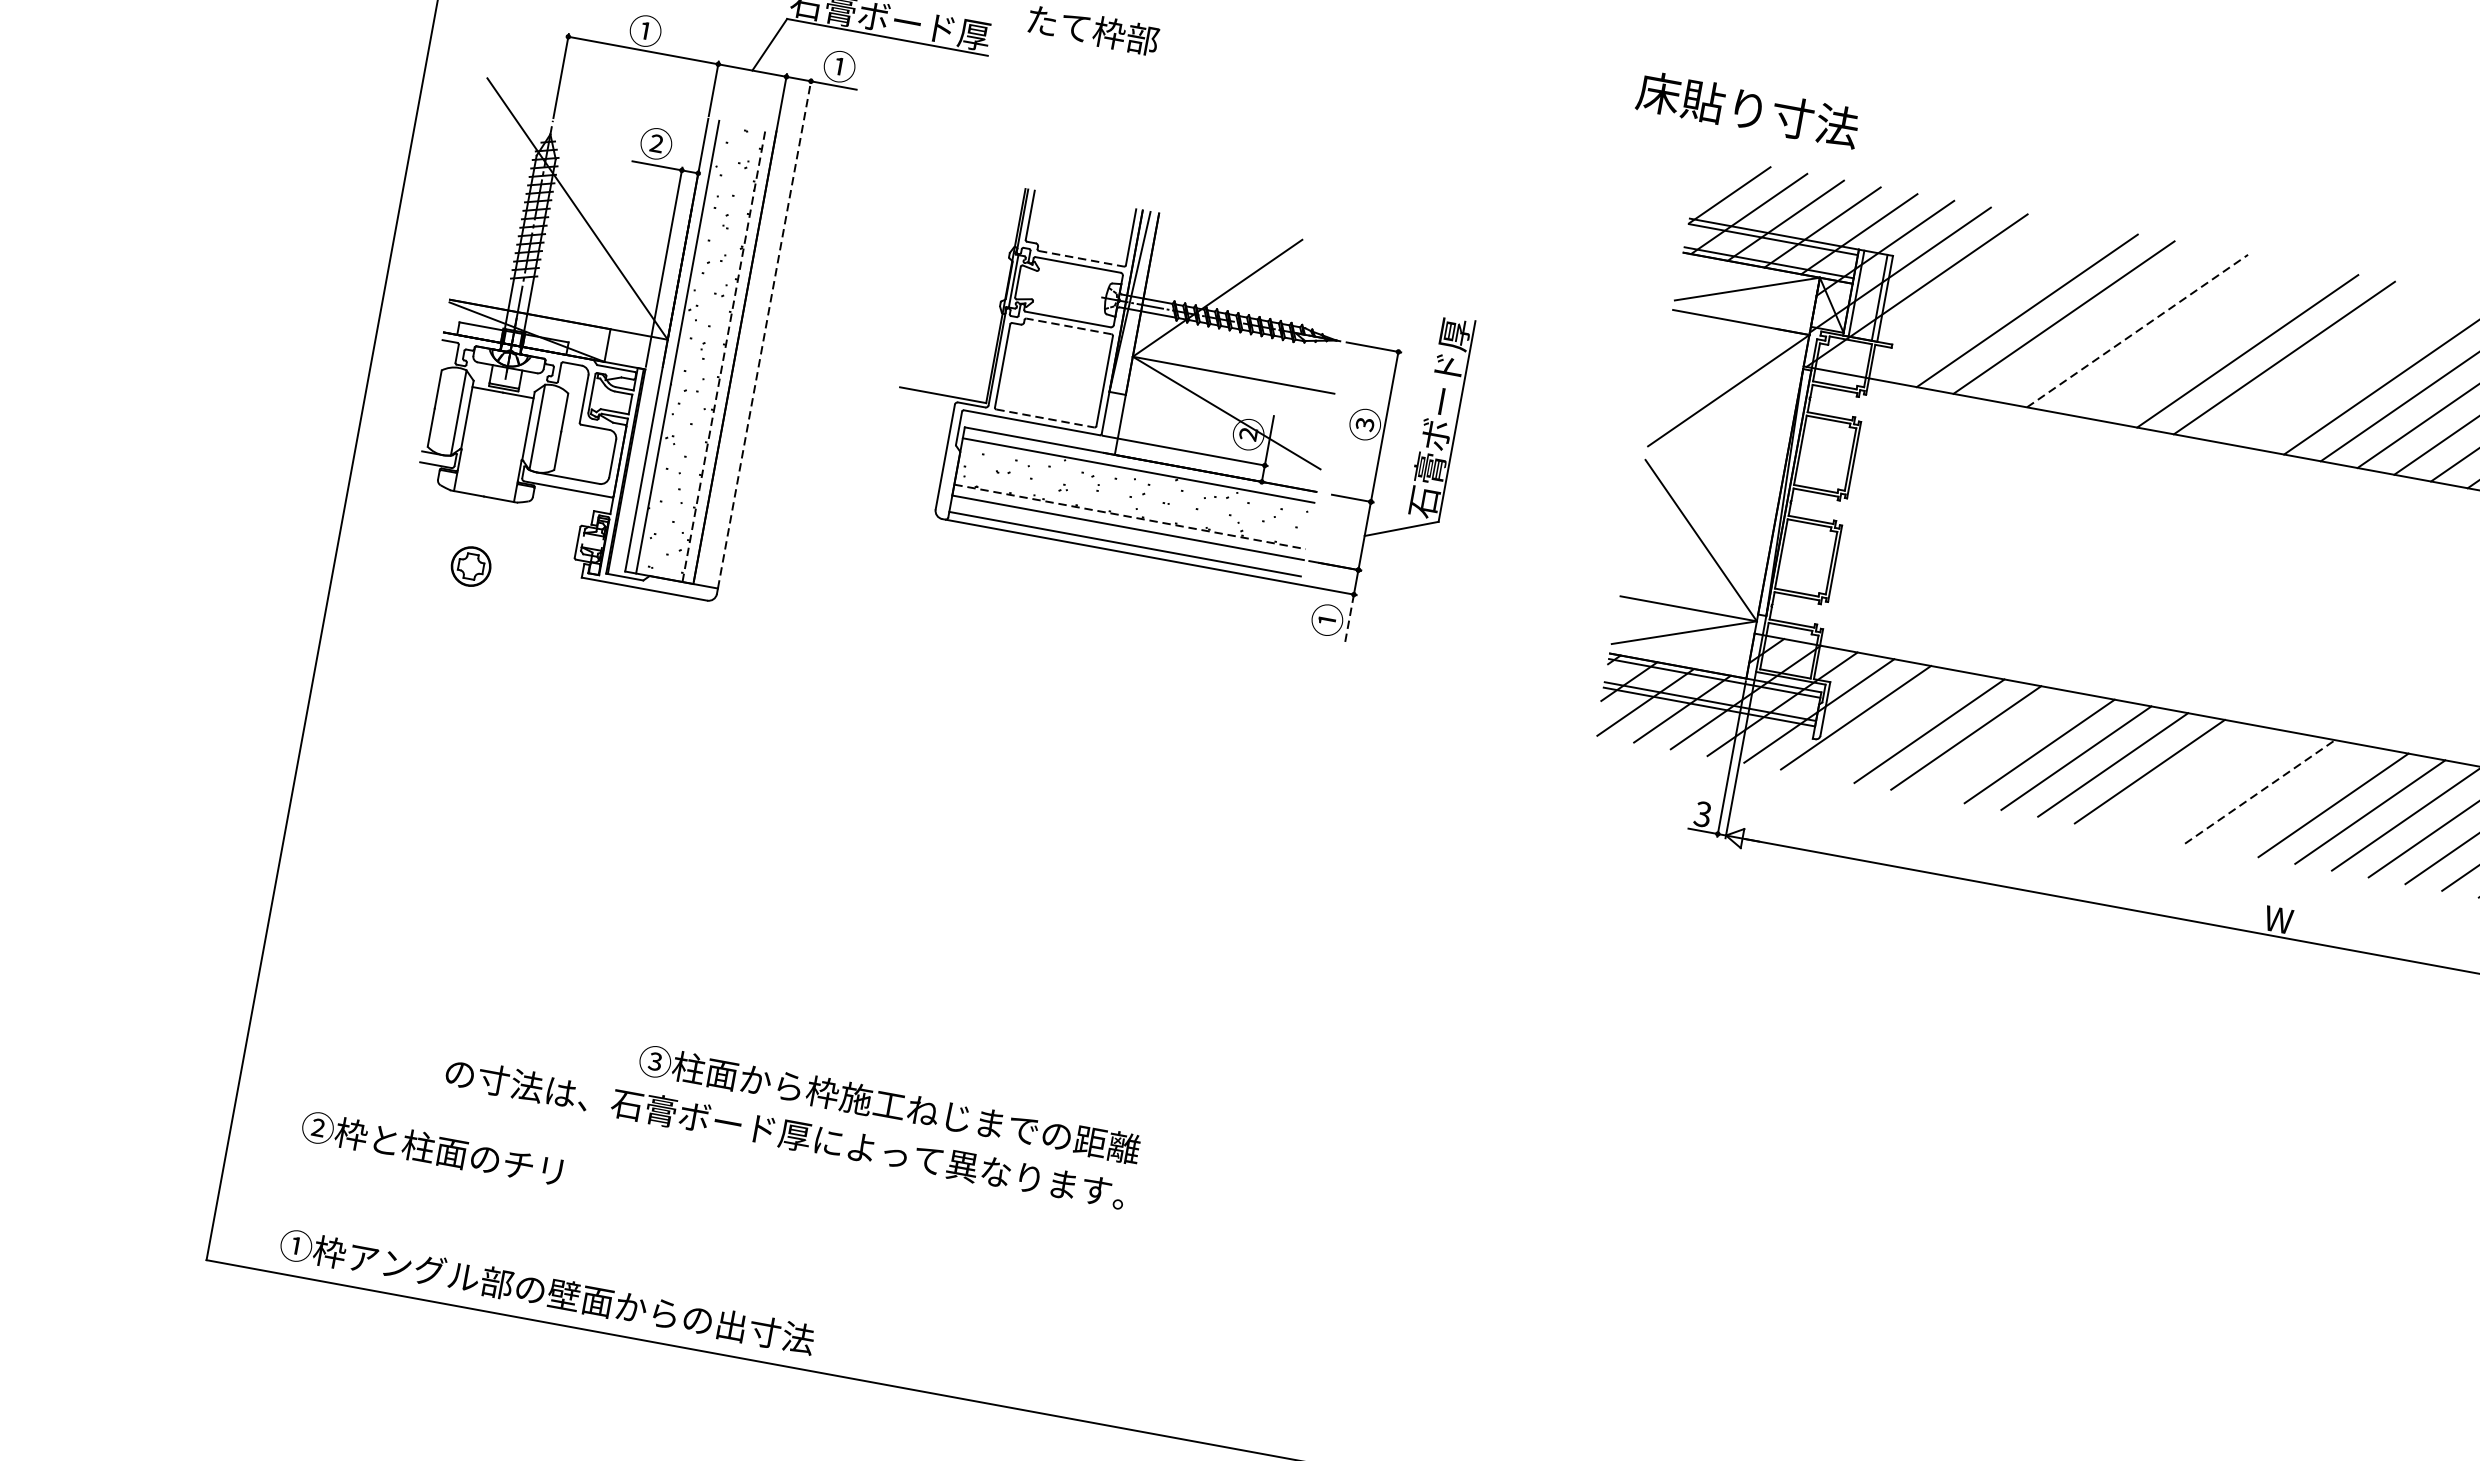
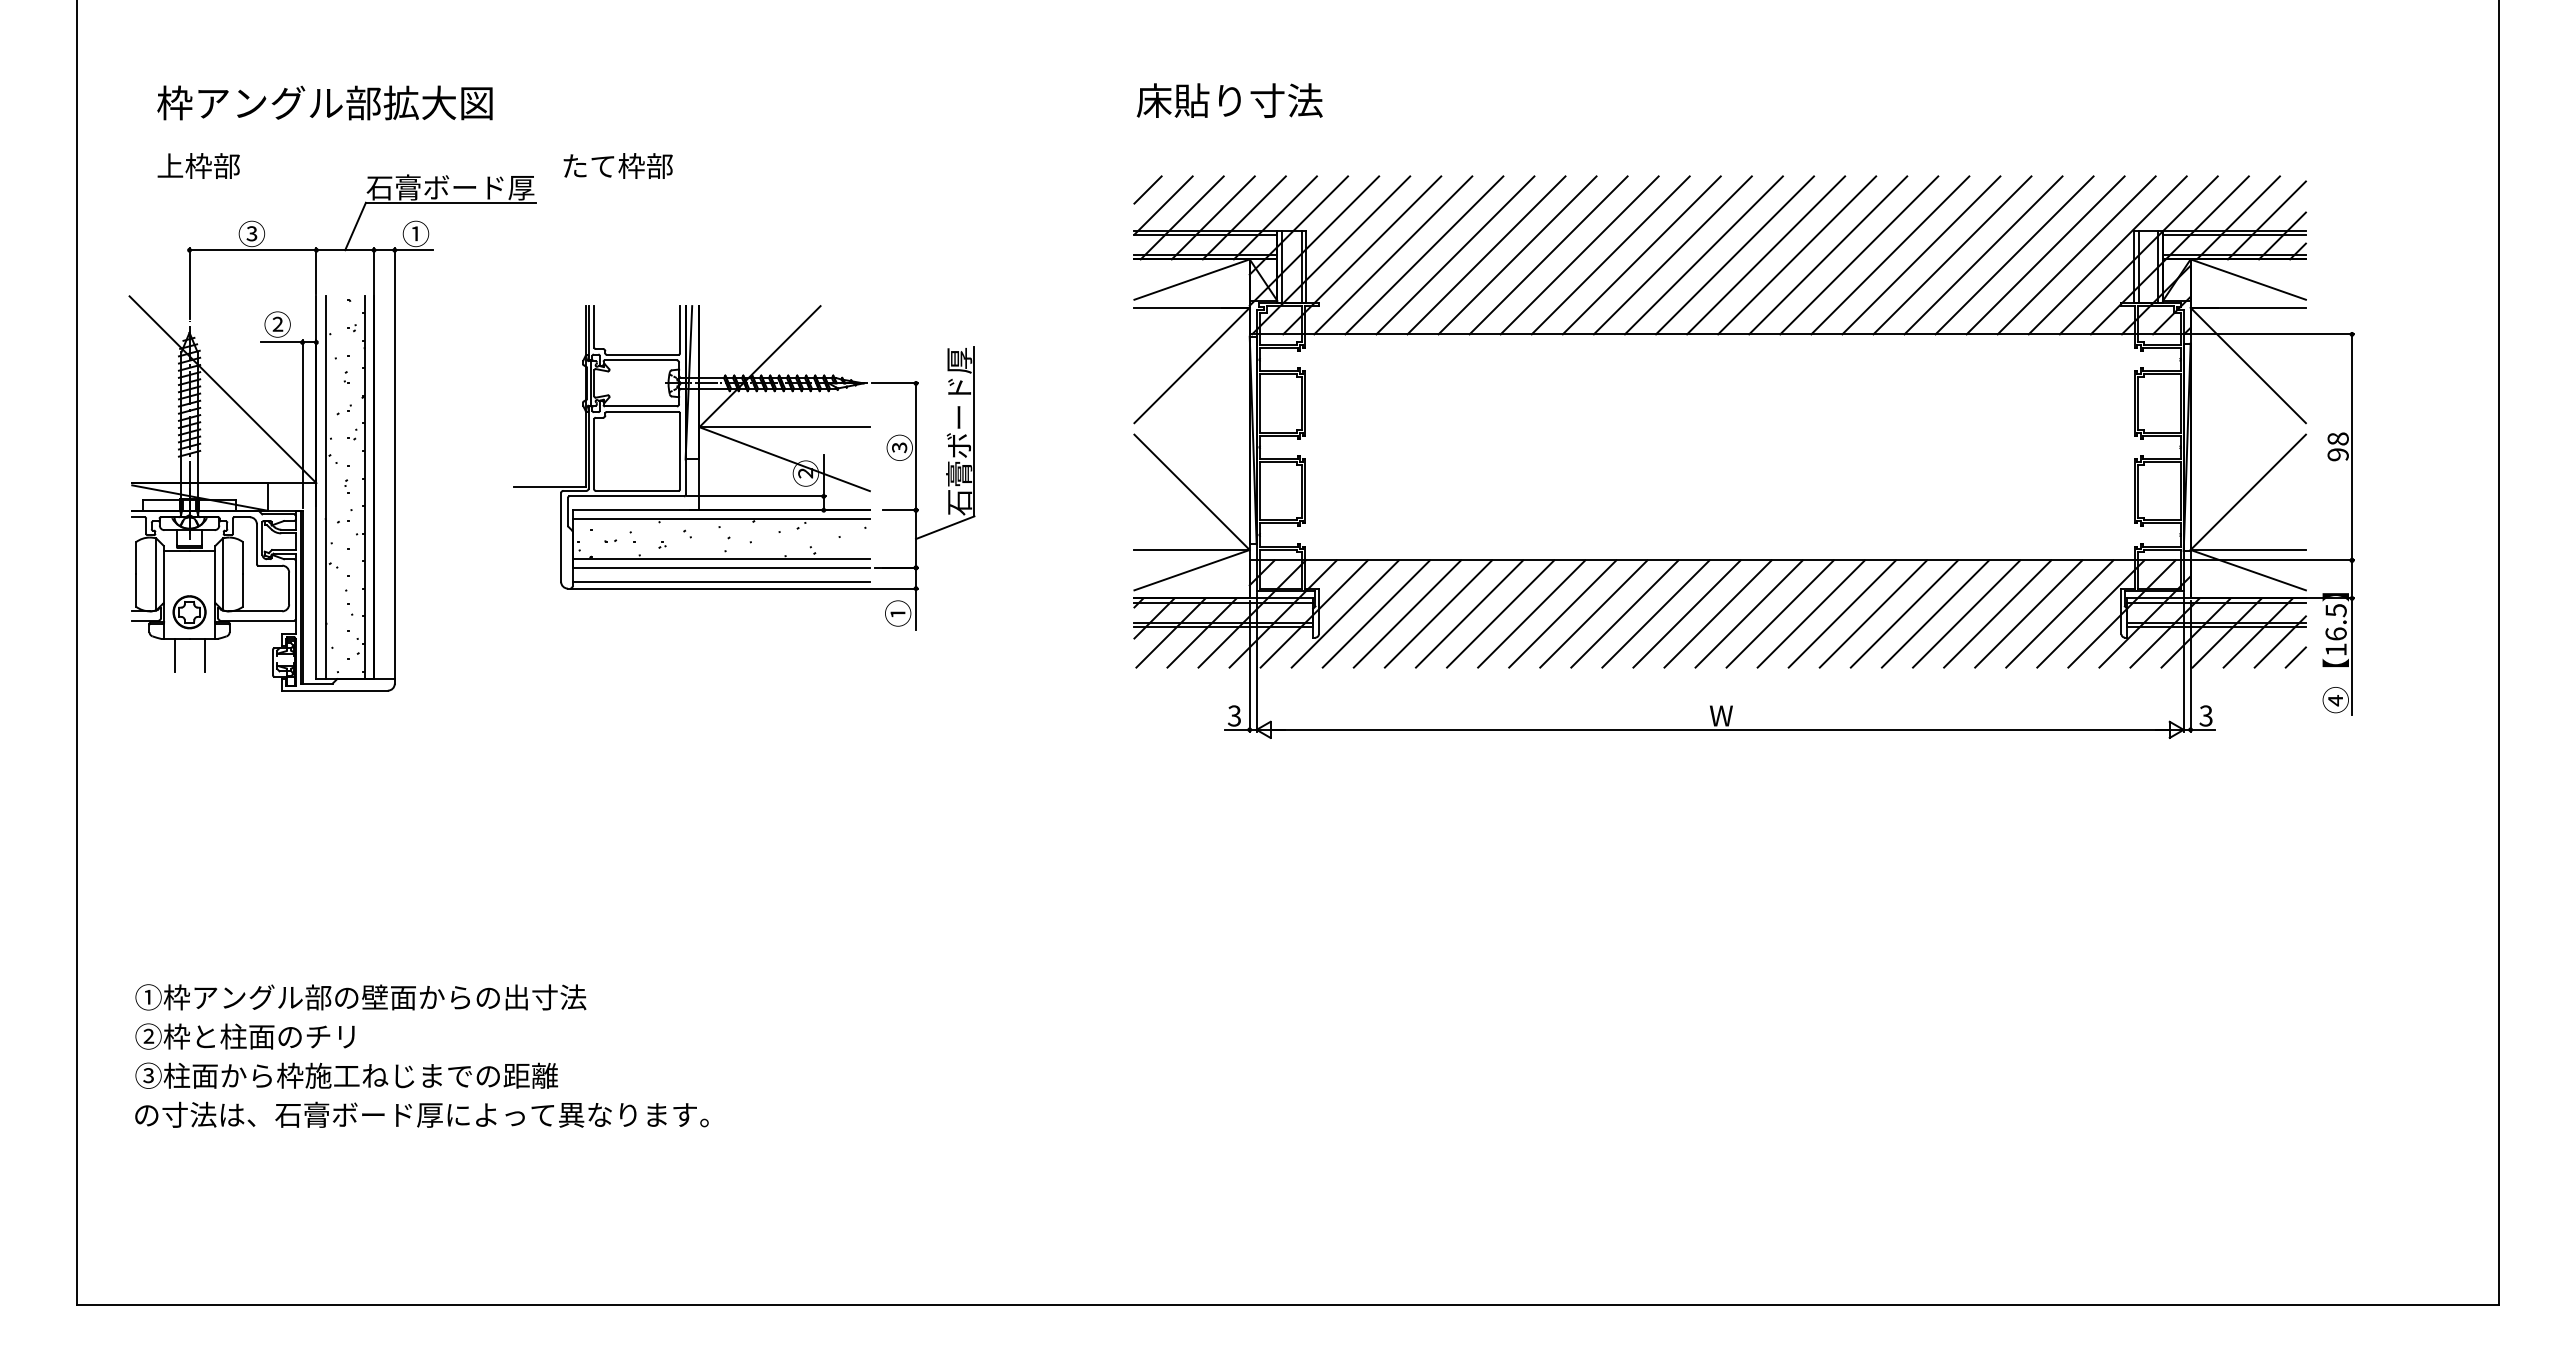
text: (645, 30) -> (251, 233), ① -> ③
text: (1747, 109) -> (1229, 100), moved
line: (1714, 172) -> (1147, 189), added
line: (1081, 258) -> (642, 354), dashed -> solid
line: (1954, 297) -> (1362, 255), added
line: (1990, 304) -> (1393, 255), added
line: (2100, 324) -> (1486, 255), added
line: (1068, 325) -> (642, 411), dashed -> solid
line: (2137, 331) -> (1517, 255), dashed -> solid
line: (764, 333) -> (394, 463), dashed -> solid
line: (2174, 337) -> (1548, 255), added
line: (2210, 344) -> (1579, 255), added
line: (723, 355) -> (364, 487), dashed -> solid
line: (2320, 364) -> (1672, 255), added
line: (2357, 371) -> (1703, 255), added
line: (1045, 418) -> (637, 490), dashed -> solid
line: (462, 512) -> (174, 655), added
line: (1130, 516) -> (721, 558), dashed -> solid
line: (498, 519) -> (204, 655), added
part: (470, 566) -> (189, 612), moved
line: (1349, 619) -> (916, 609), dashed -> solid
line: (1892, 723) -> (1376, 613), added
line: (2002, 744) -> (1469, 613), added
line: (2186, 777) -> (1624, 613), added
line: (2222, 784) -> (1655, 613), added
line: (2260, 791) -> (1687, 613), dashed -> solid
line: (2296, 797) -> (1717, 613), added
text: (889, 1104) -> (346, 1075), moved
text: (785, 1132) -> (421, 1114), moved
text: (431, 1148) -> (244, 1036), moved
text: (546, 1292) -> (360, 997), moved

